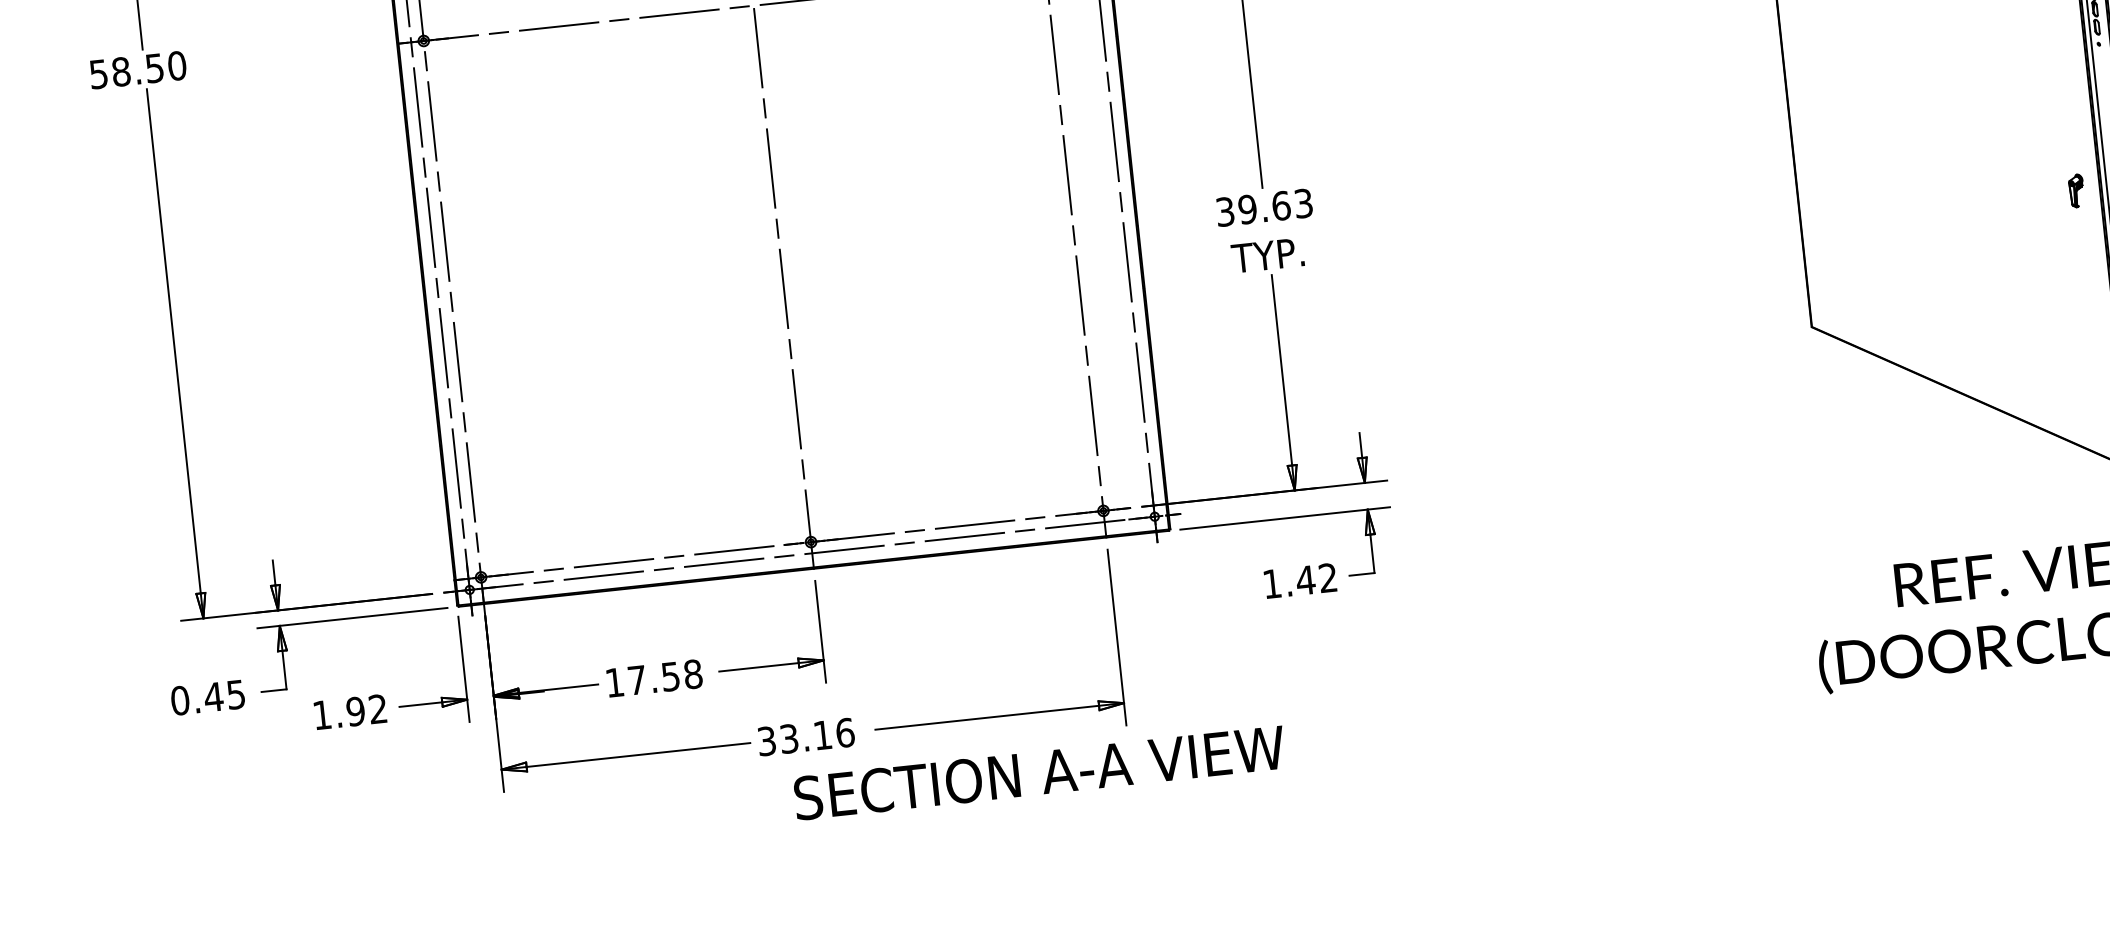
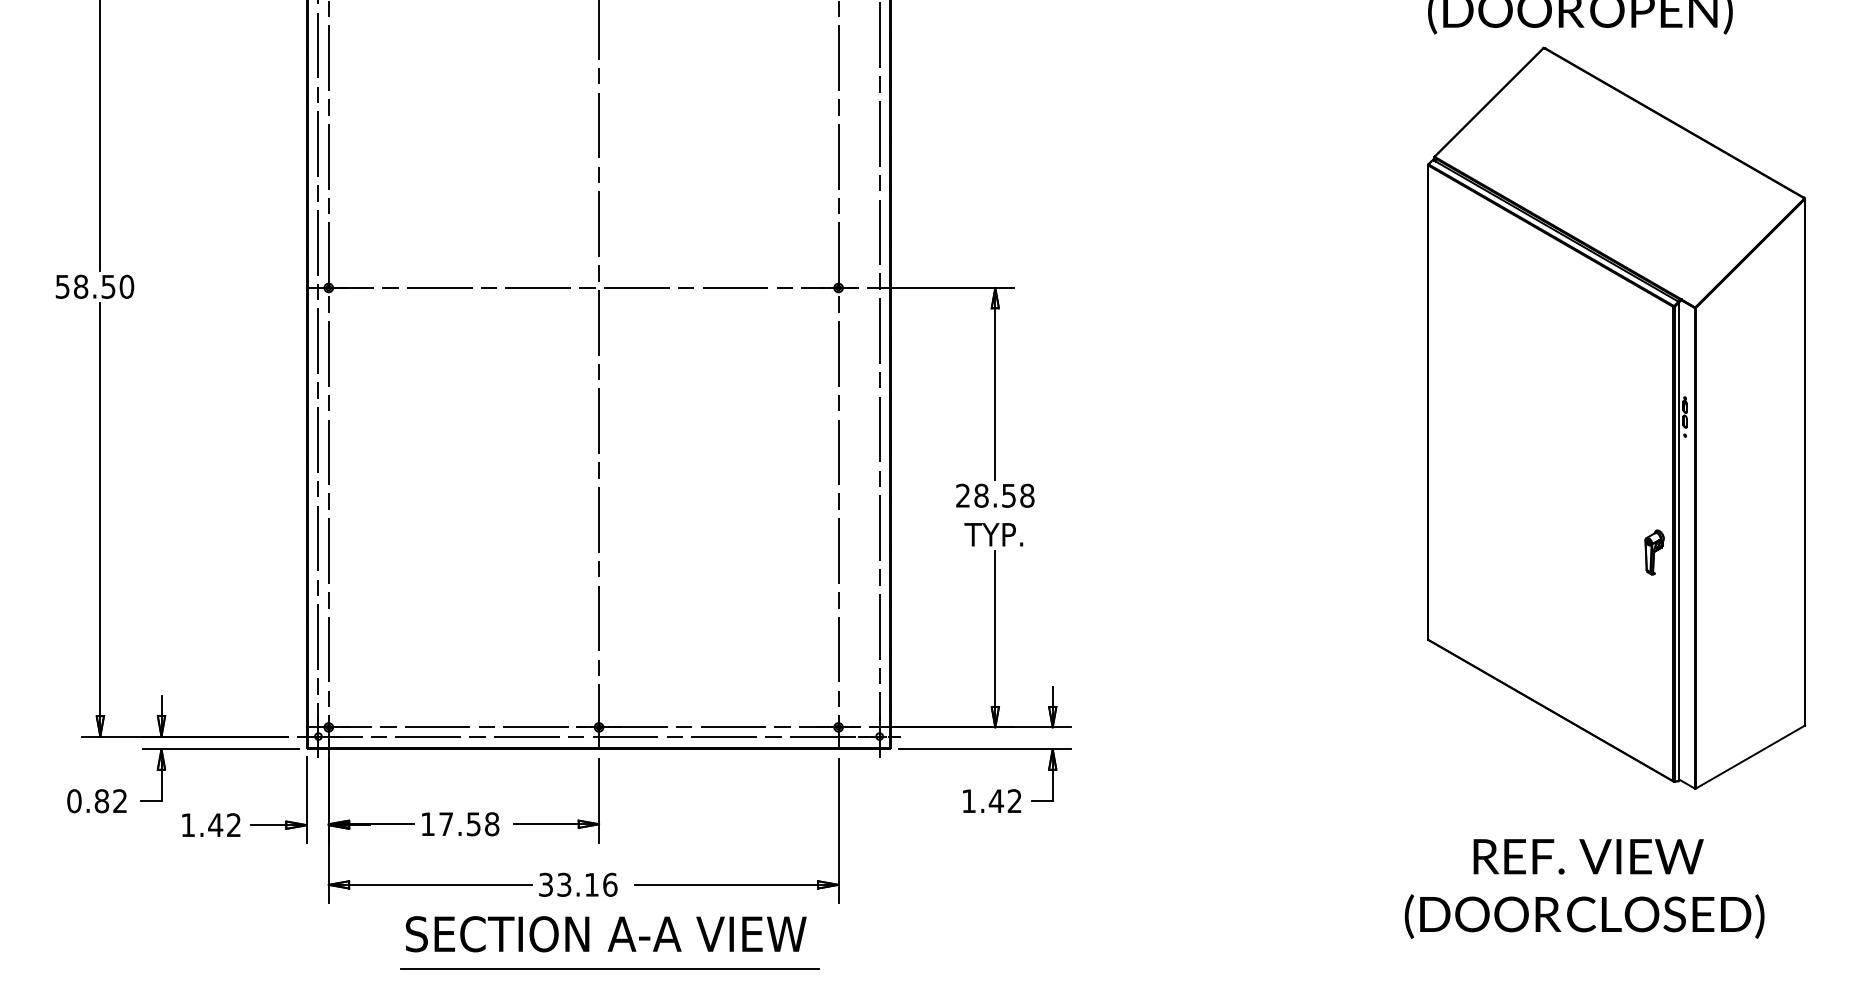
part: (2076, 190) -> (1654, 552), size x1.67
text: (1264, 207) -> (995, 495), 39.63 -> 28.58
text: (224, 696) -> (110, 801), 0.45 -> 0.82
text: (355, 711) -> (215, 825), 1.92 -> 1.42
text: (1038, 773) -> (605, 934), moved
line: (856, 834) -> (610, 968), added

